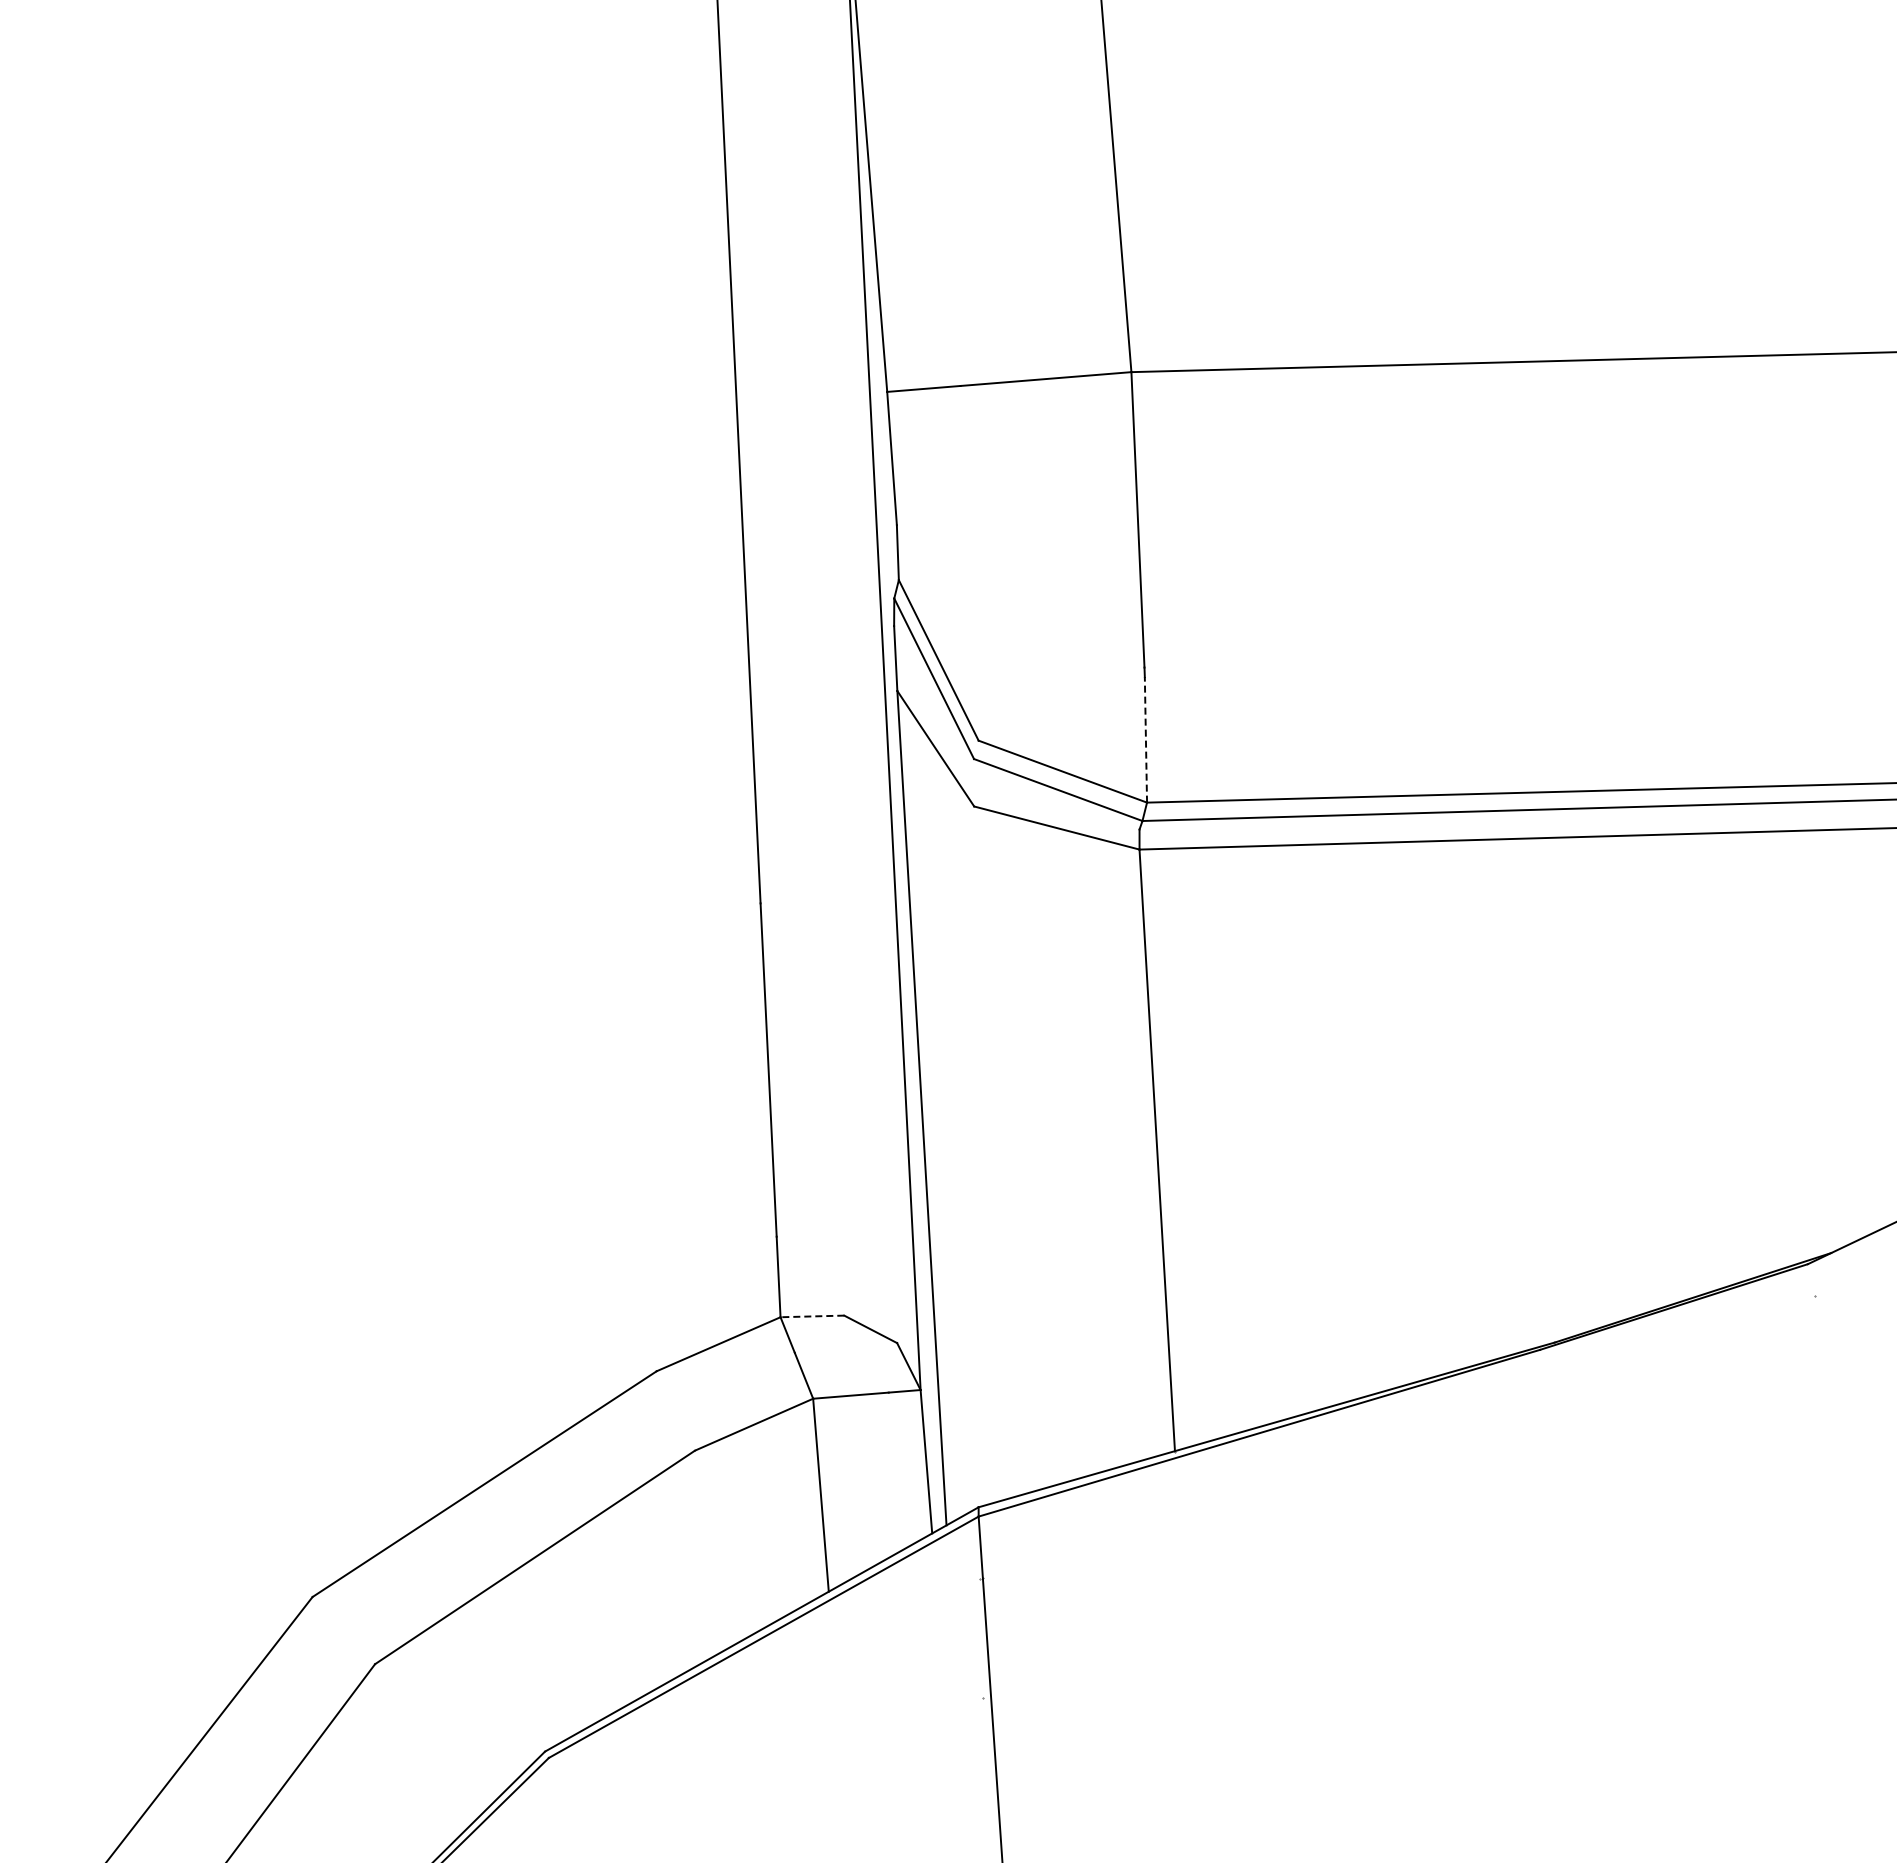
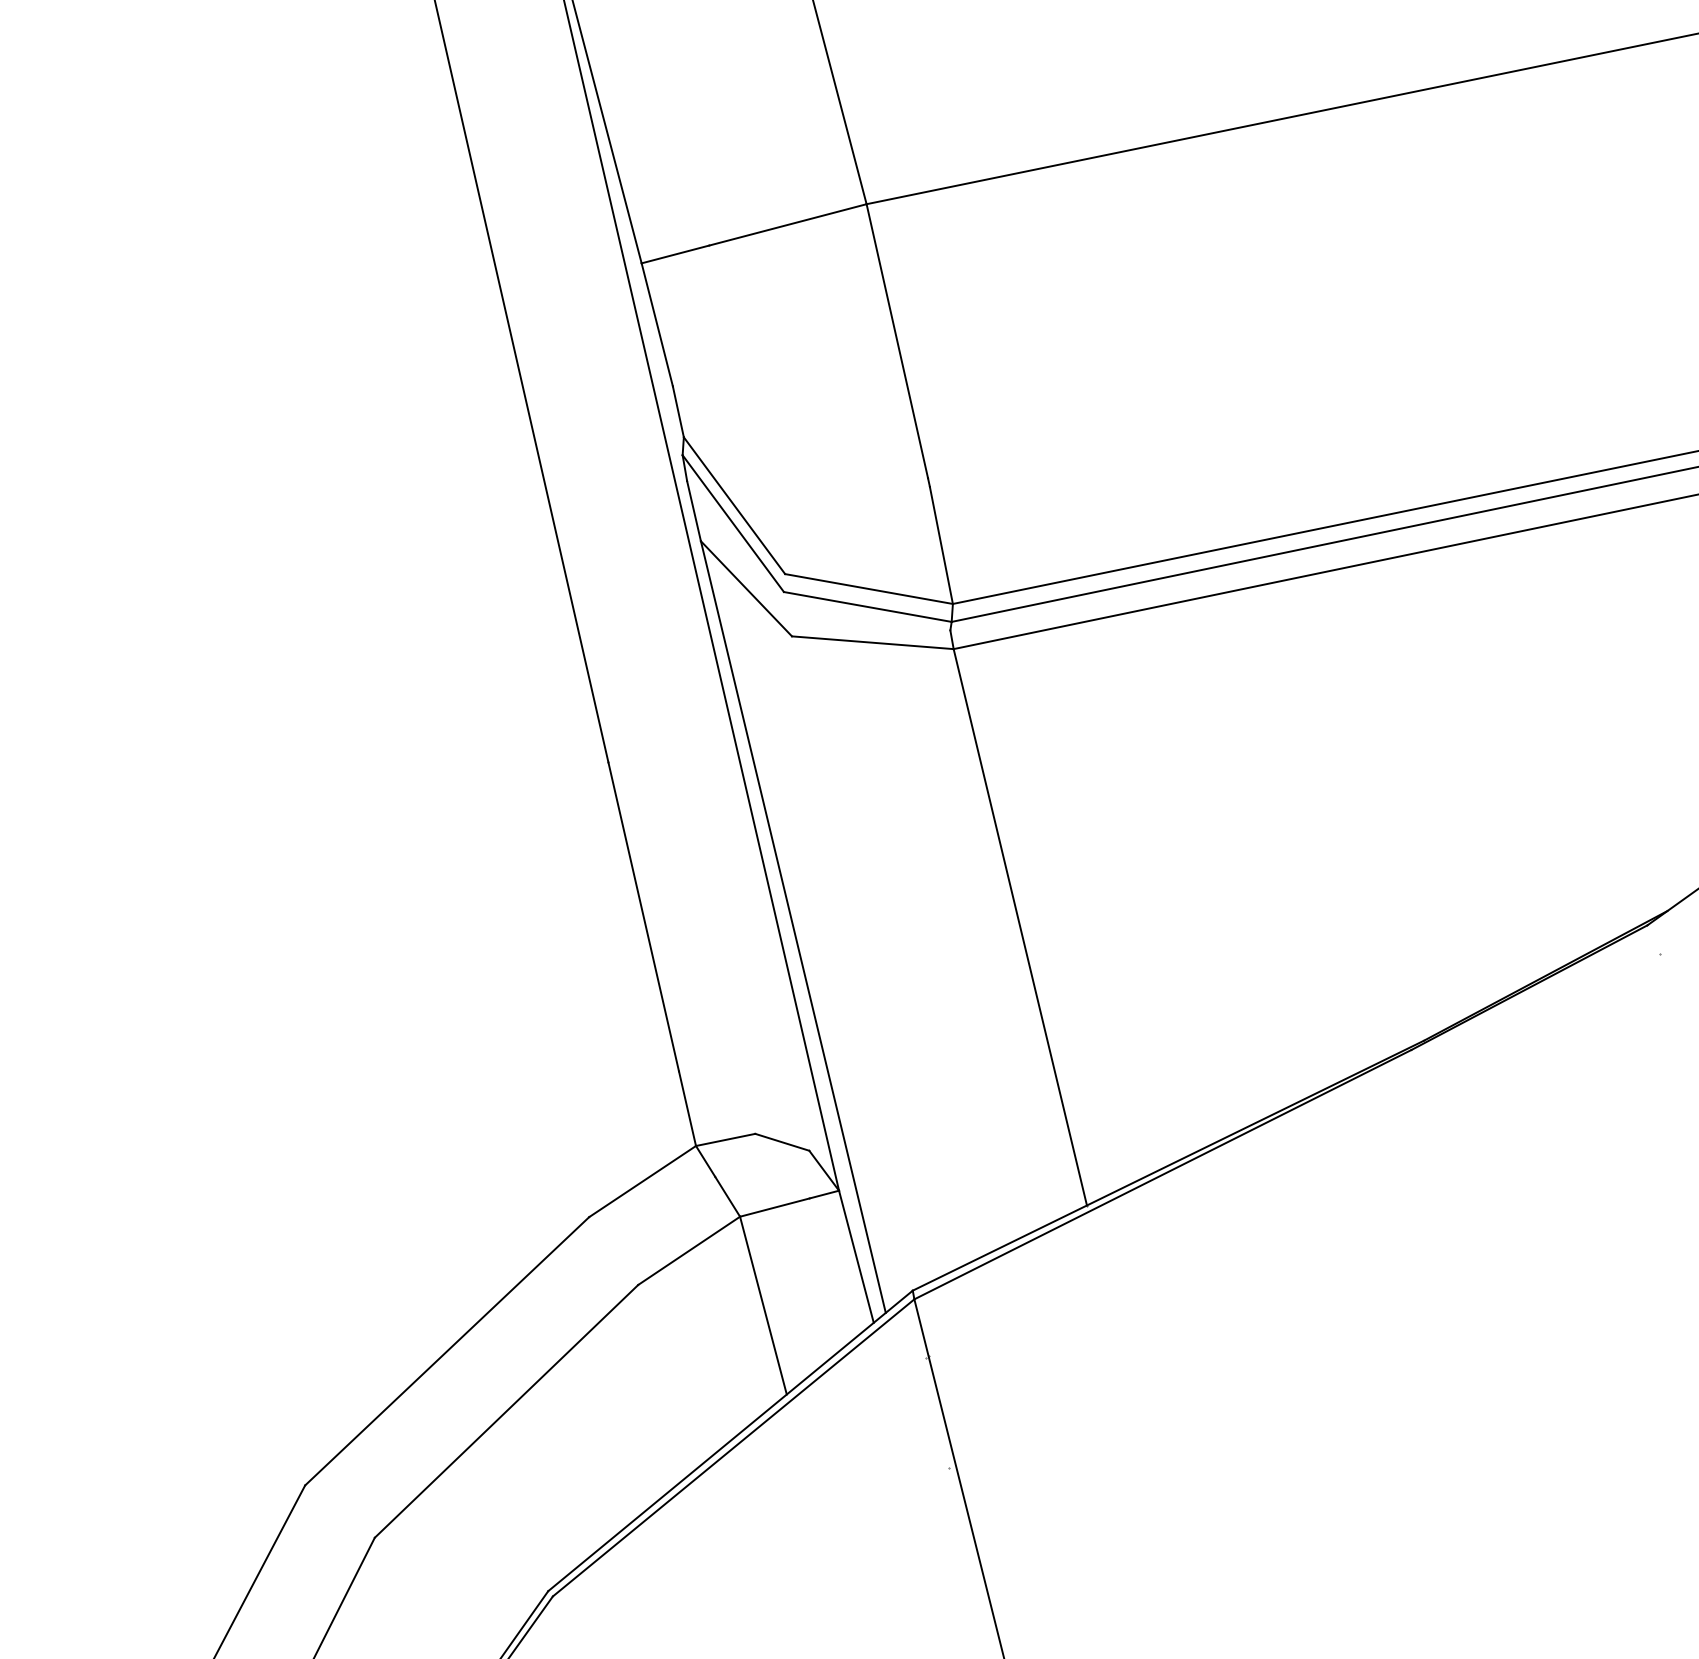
line: (1145, 739) -> (940, 545), dashed -> solid
line: (812, 1316) -> (725, 1139), dashed -> solid

